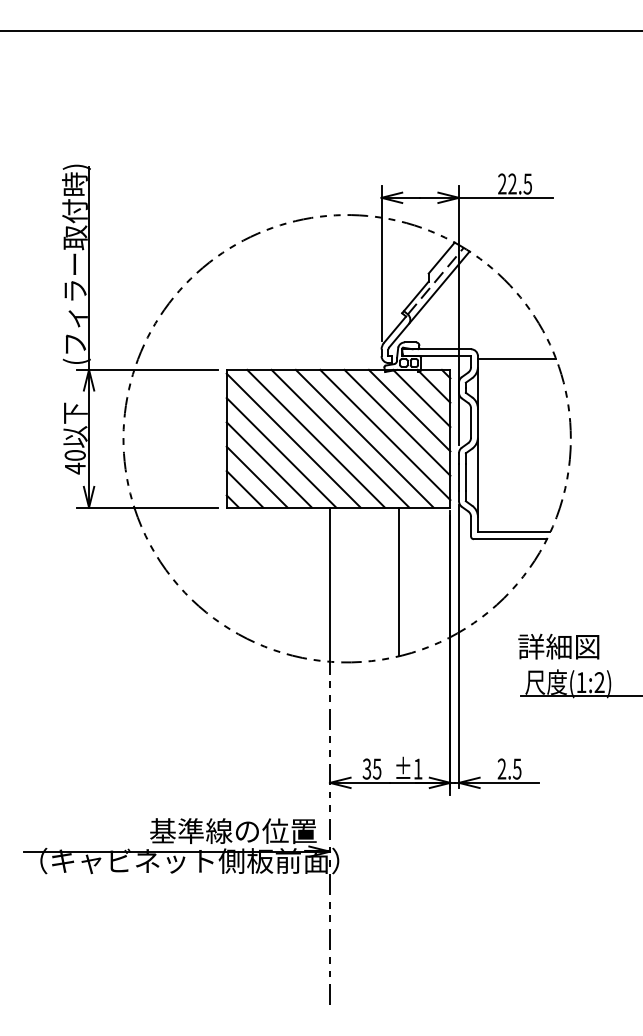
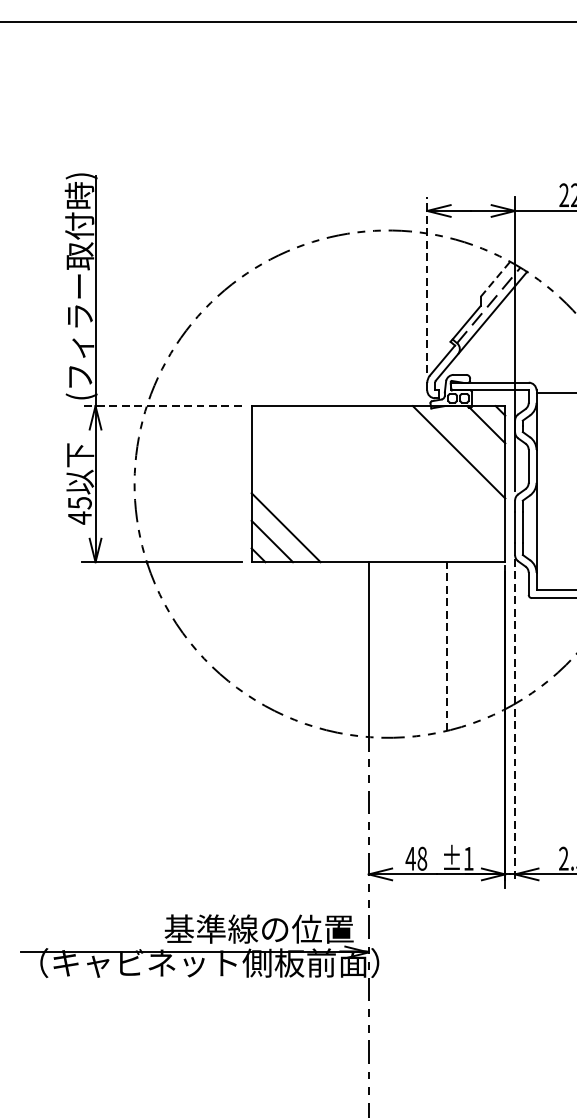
line: (442, 257) -> (496, 278), solid -> dashed
line: (381, 263) -> (427, 285), solid -> dashed
line: (147, 369) -> (161, 405), solid -> dashed
line: (421, 398) -> (472, 438), removed
line: (397, 422) -> (445, 465), removed
line: (385, 434) -> (431, 479), removed
line: (315, 438) -> (352, 483), removed
line: (340, 438) -> (380, 483), removed
line: (364, 438) -> (407, 483), removed
line: (293, 440) -> (327, 486), removed
line: (281, 452) -> (313, 499), removed
text: (74, 455) -> (79, 503), 40 -> 45
line: (268, 464) -> (299, 513), removed
line: (398, 581) -> (446, 646), solid -> dashed
line: (459, 646) -> (515, 719), solid -> dashed
text: (371, 768) -> (415, 858), 35 -> 48

